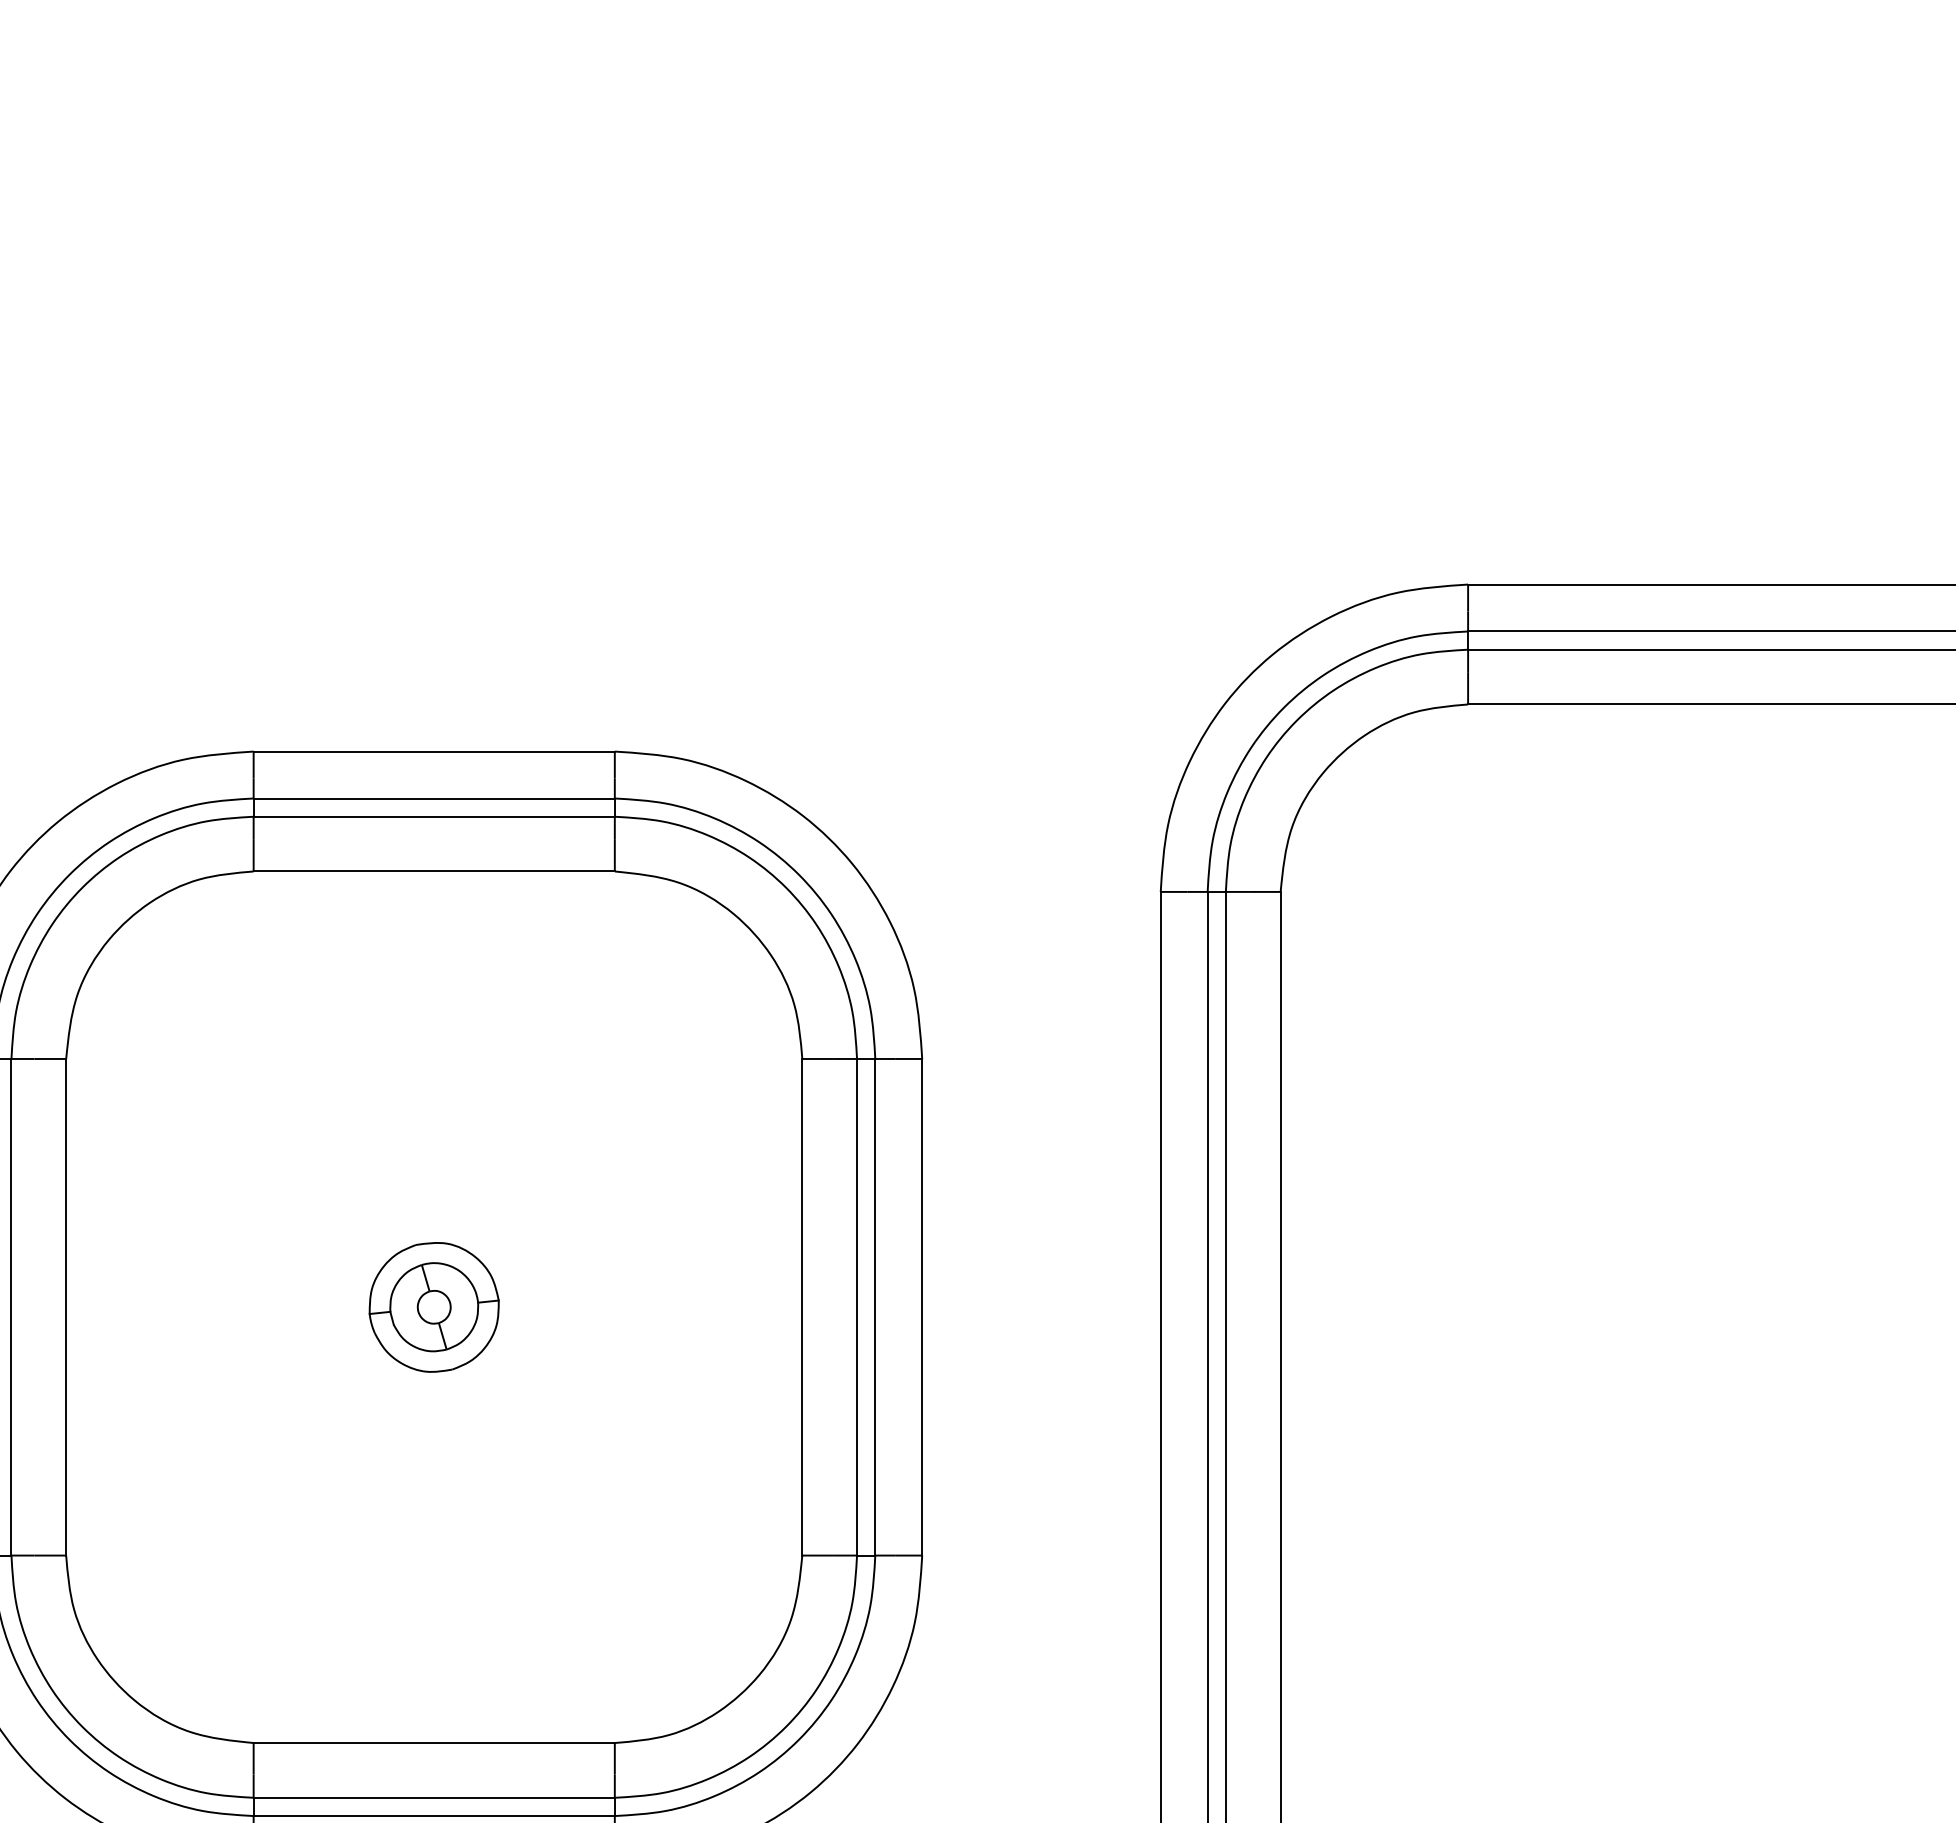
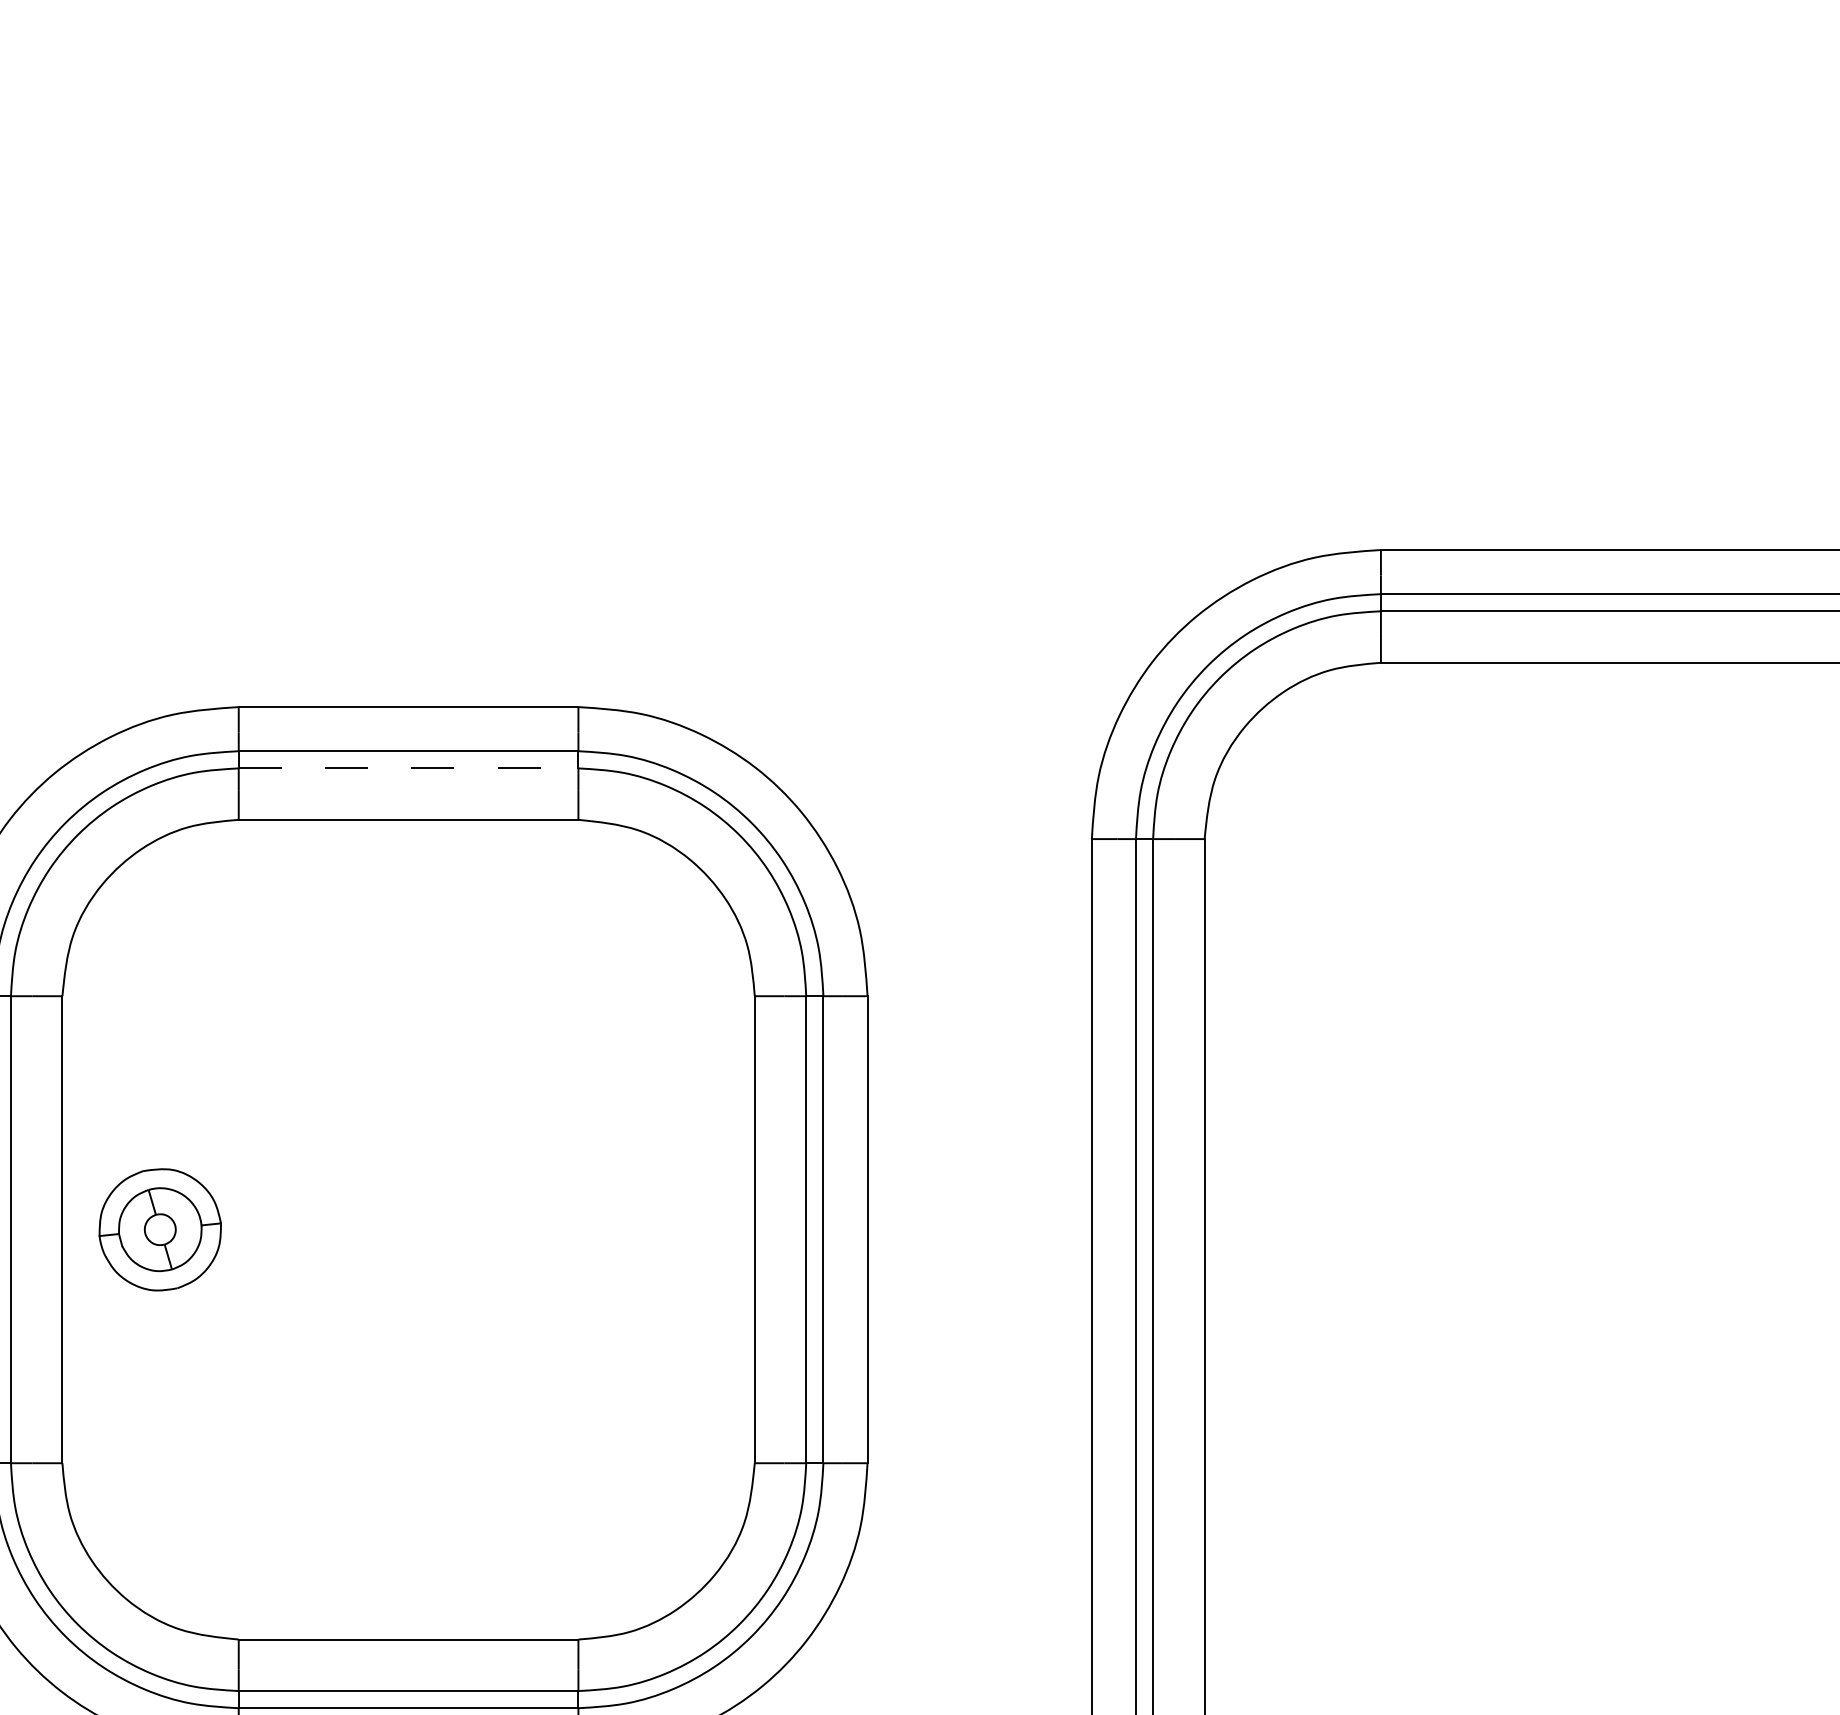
line: (434, 816) -> (408, 768), solid -> dashed
part: (433, 1307) -> (159, 1229), moved

